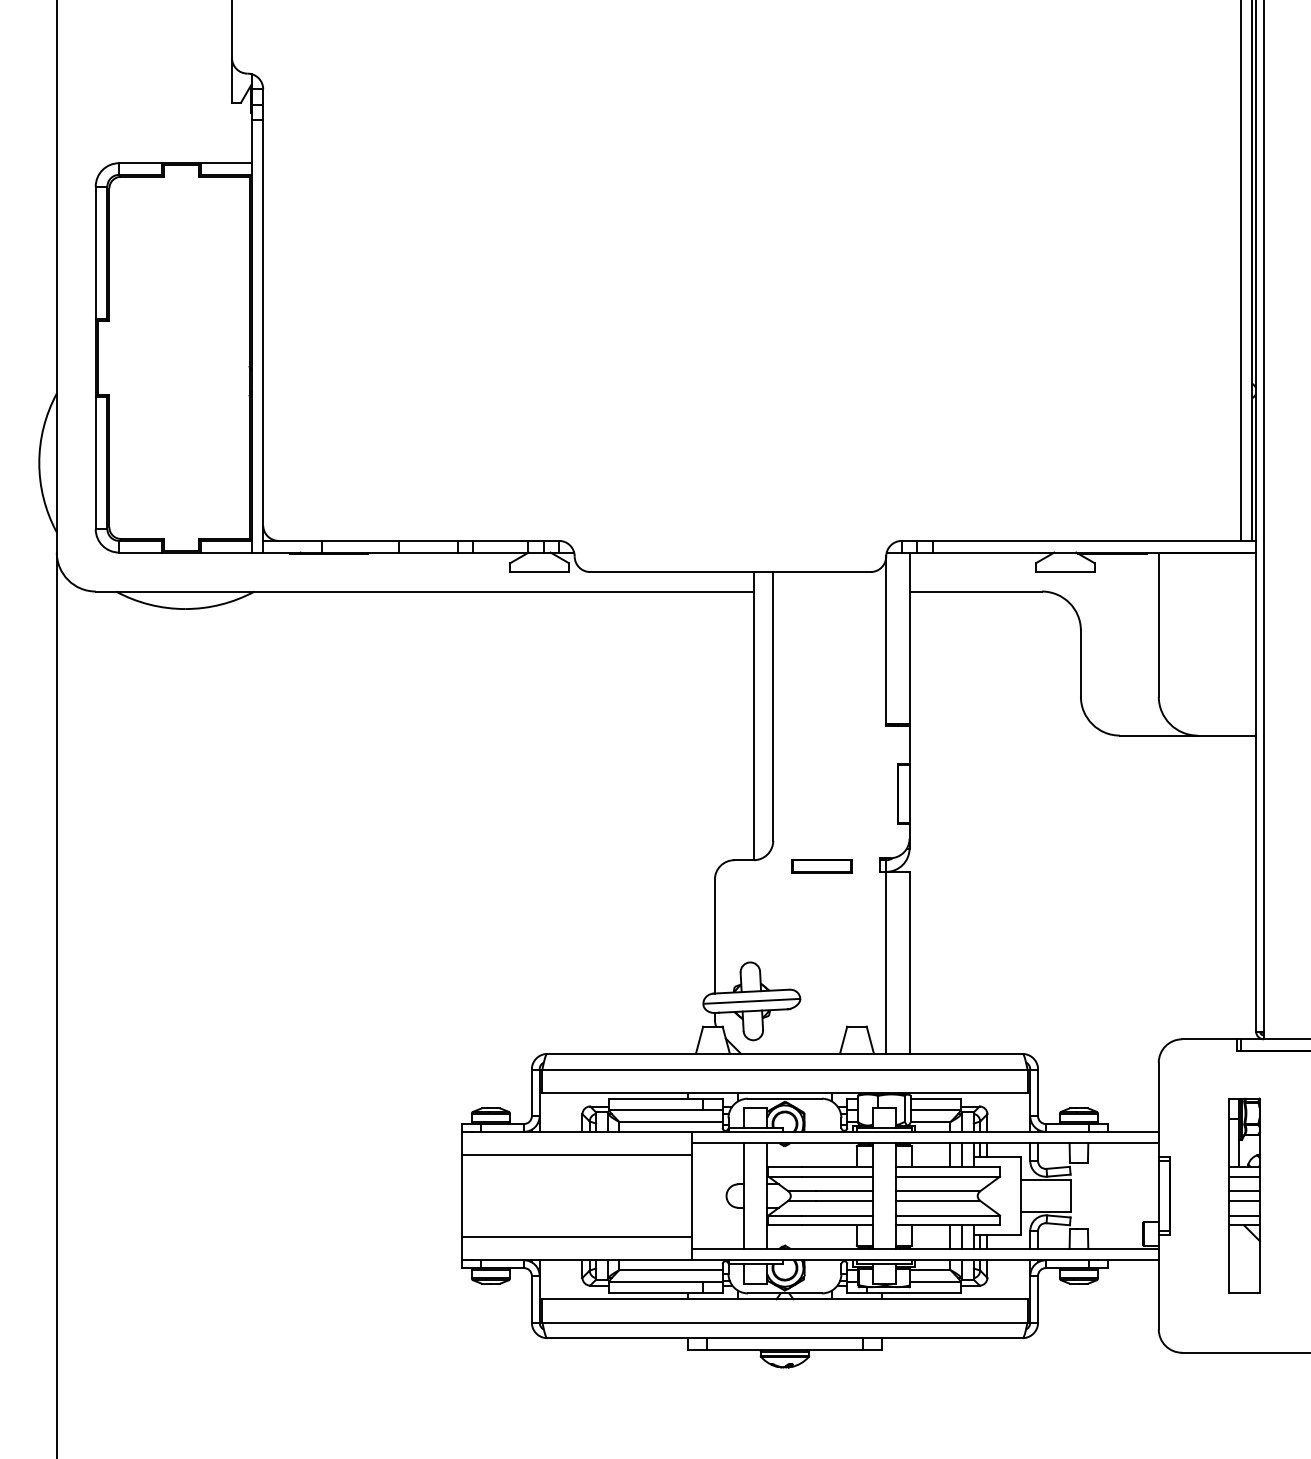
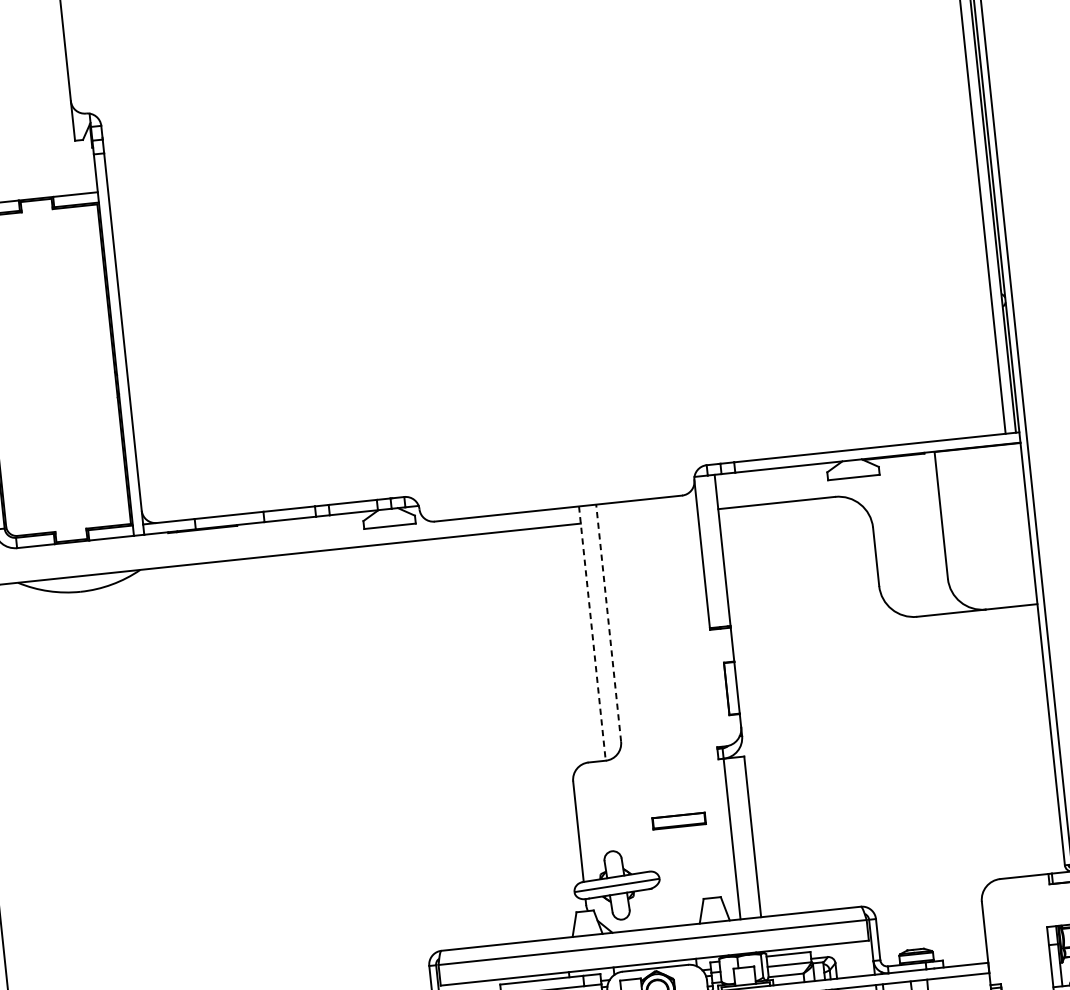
line: (773, 705) -> (608, 622), solid -> dashed
line: (753, 716) -> (592, 633), solid -> dashed
part: (821, 866) -> (678, 821), moved

